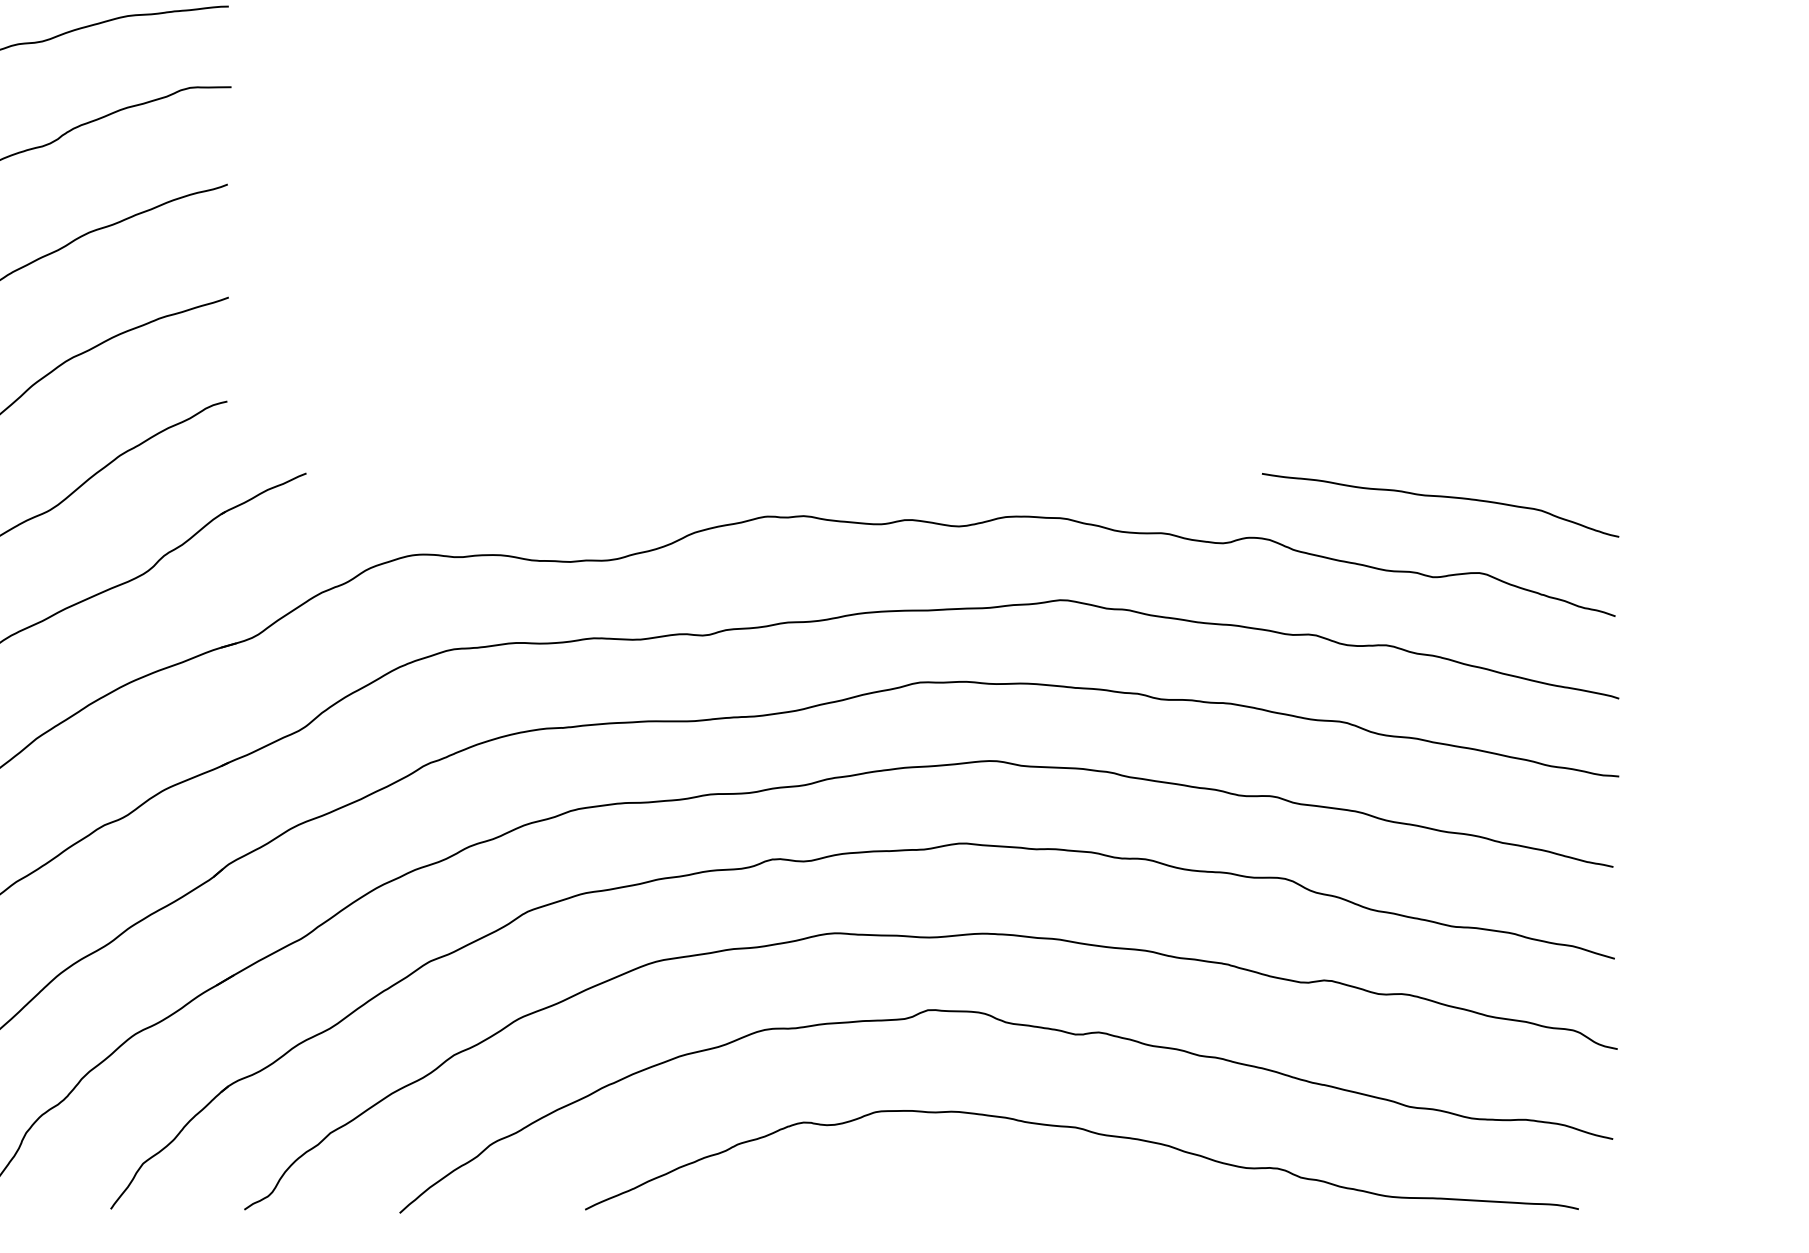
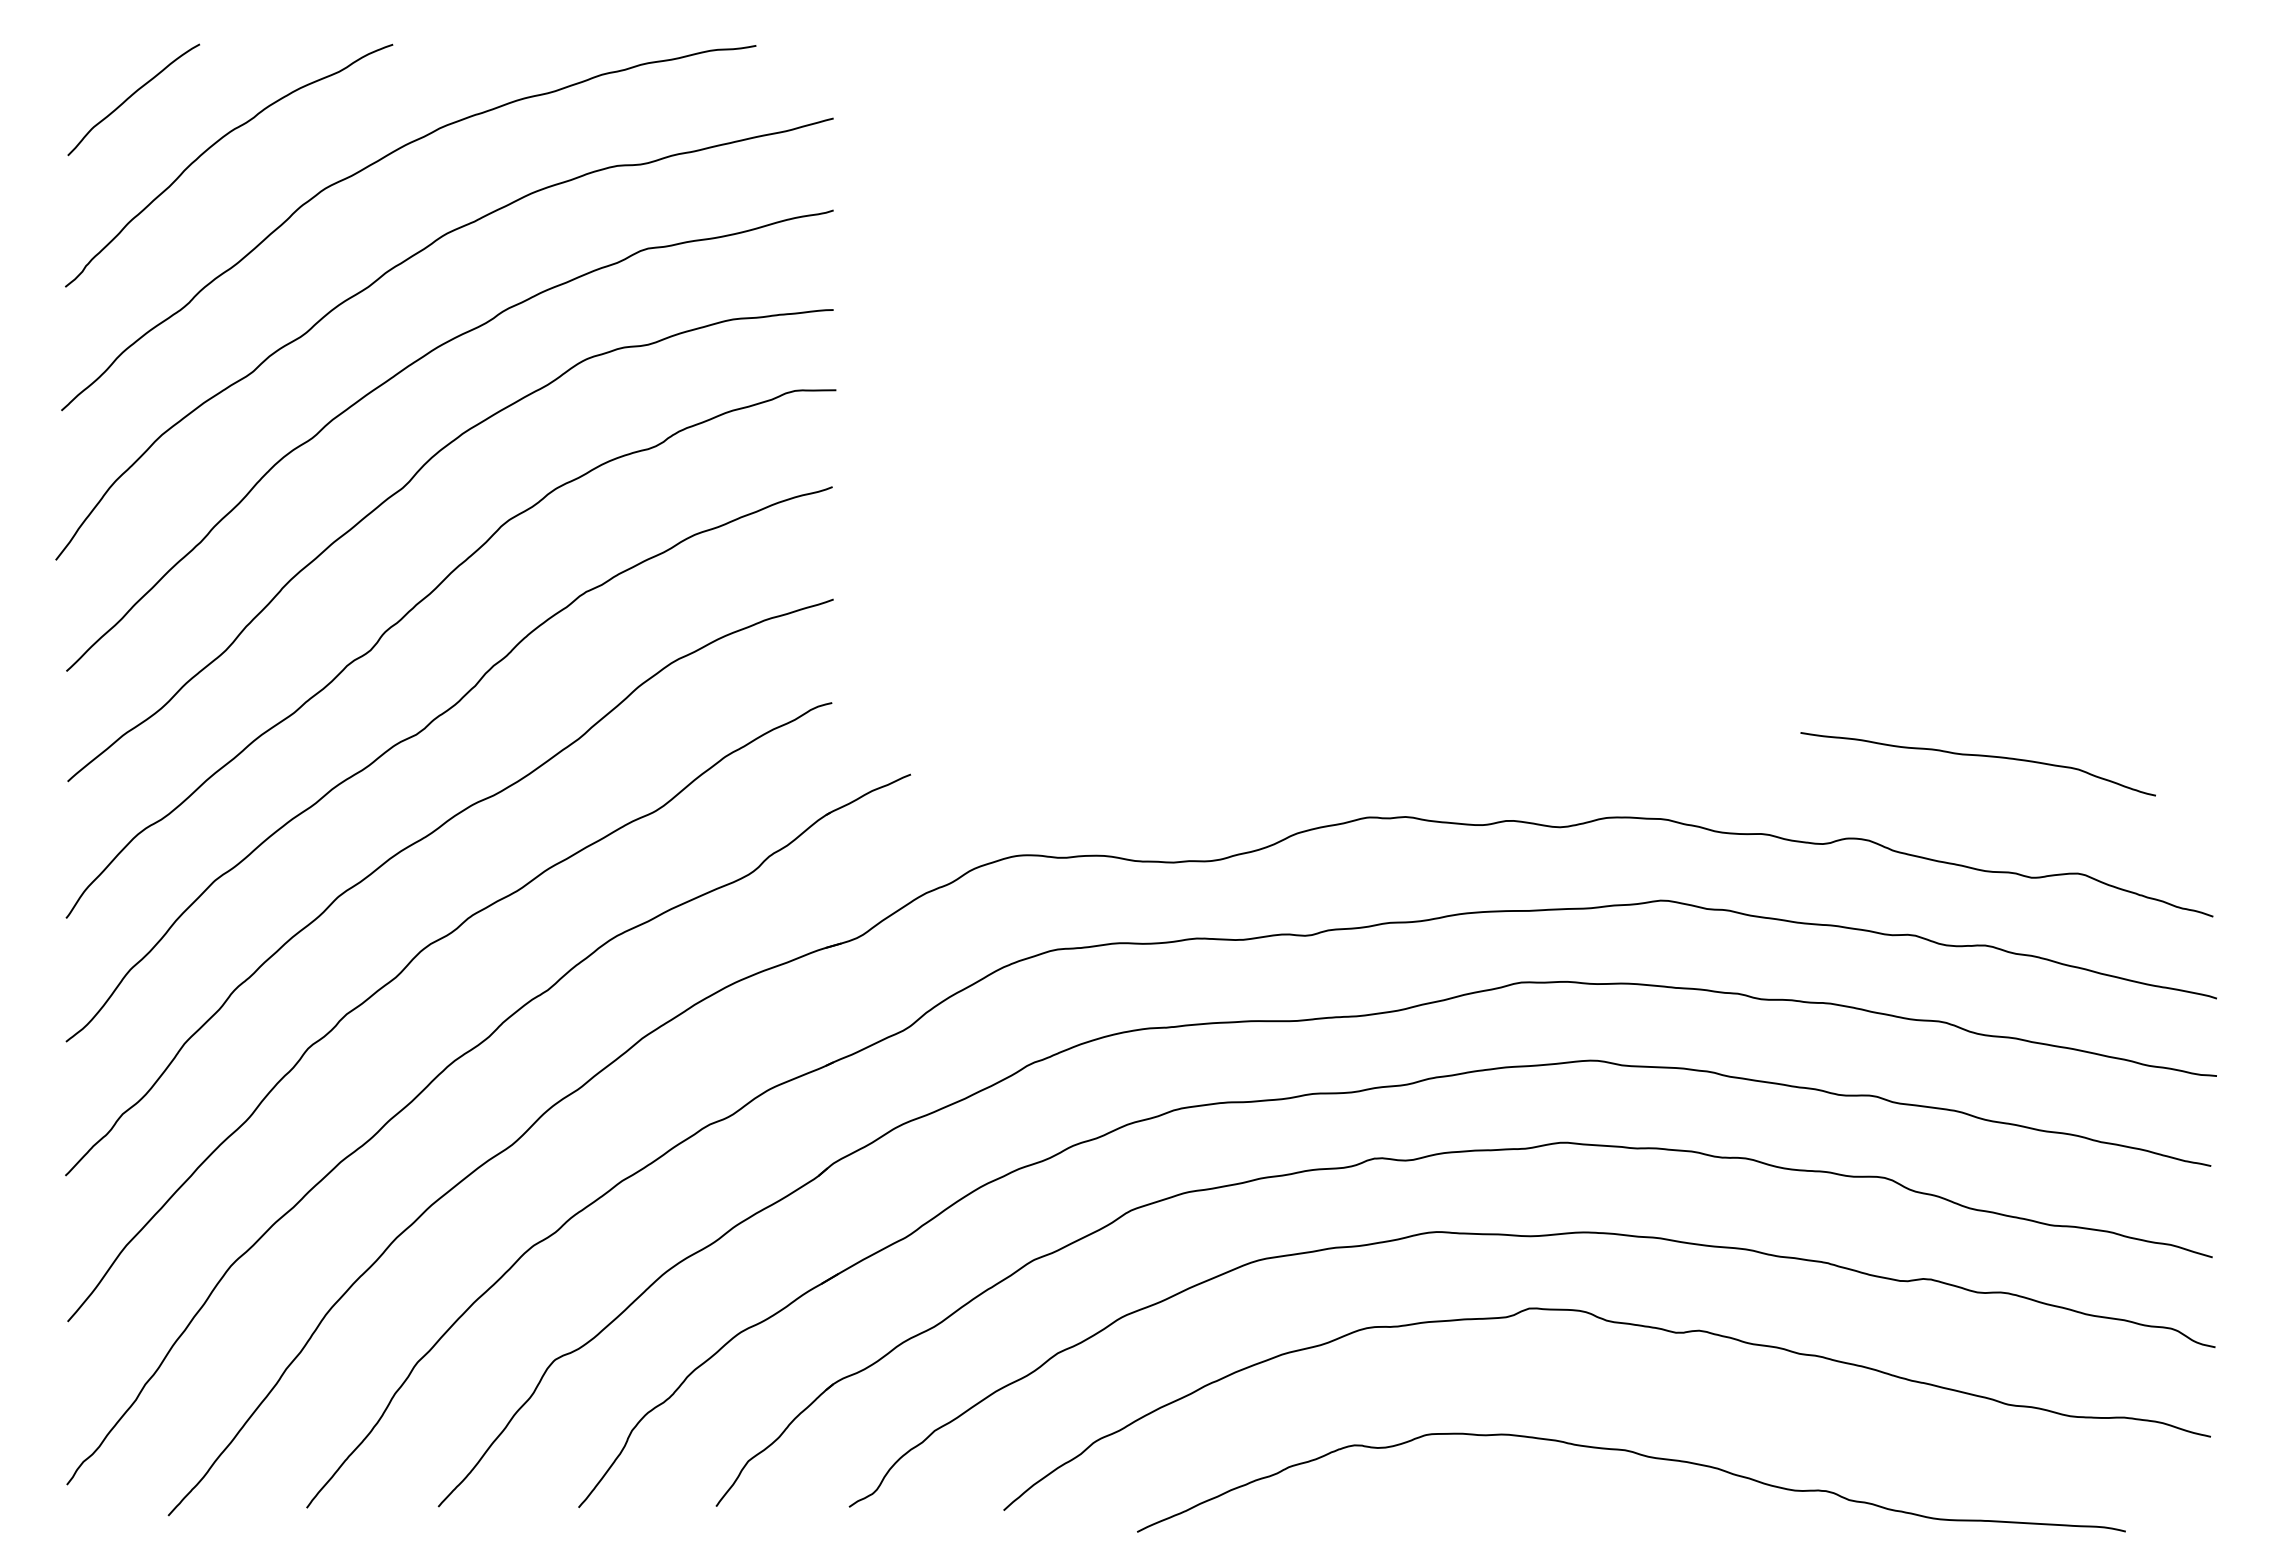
curve: (1439, 497) -> (1977, 756), moved
curve: (1090, 1132) -> (1639, 1455), moved

